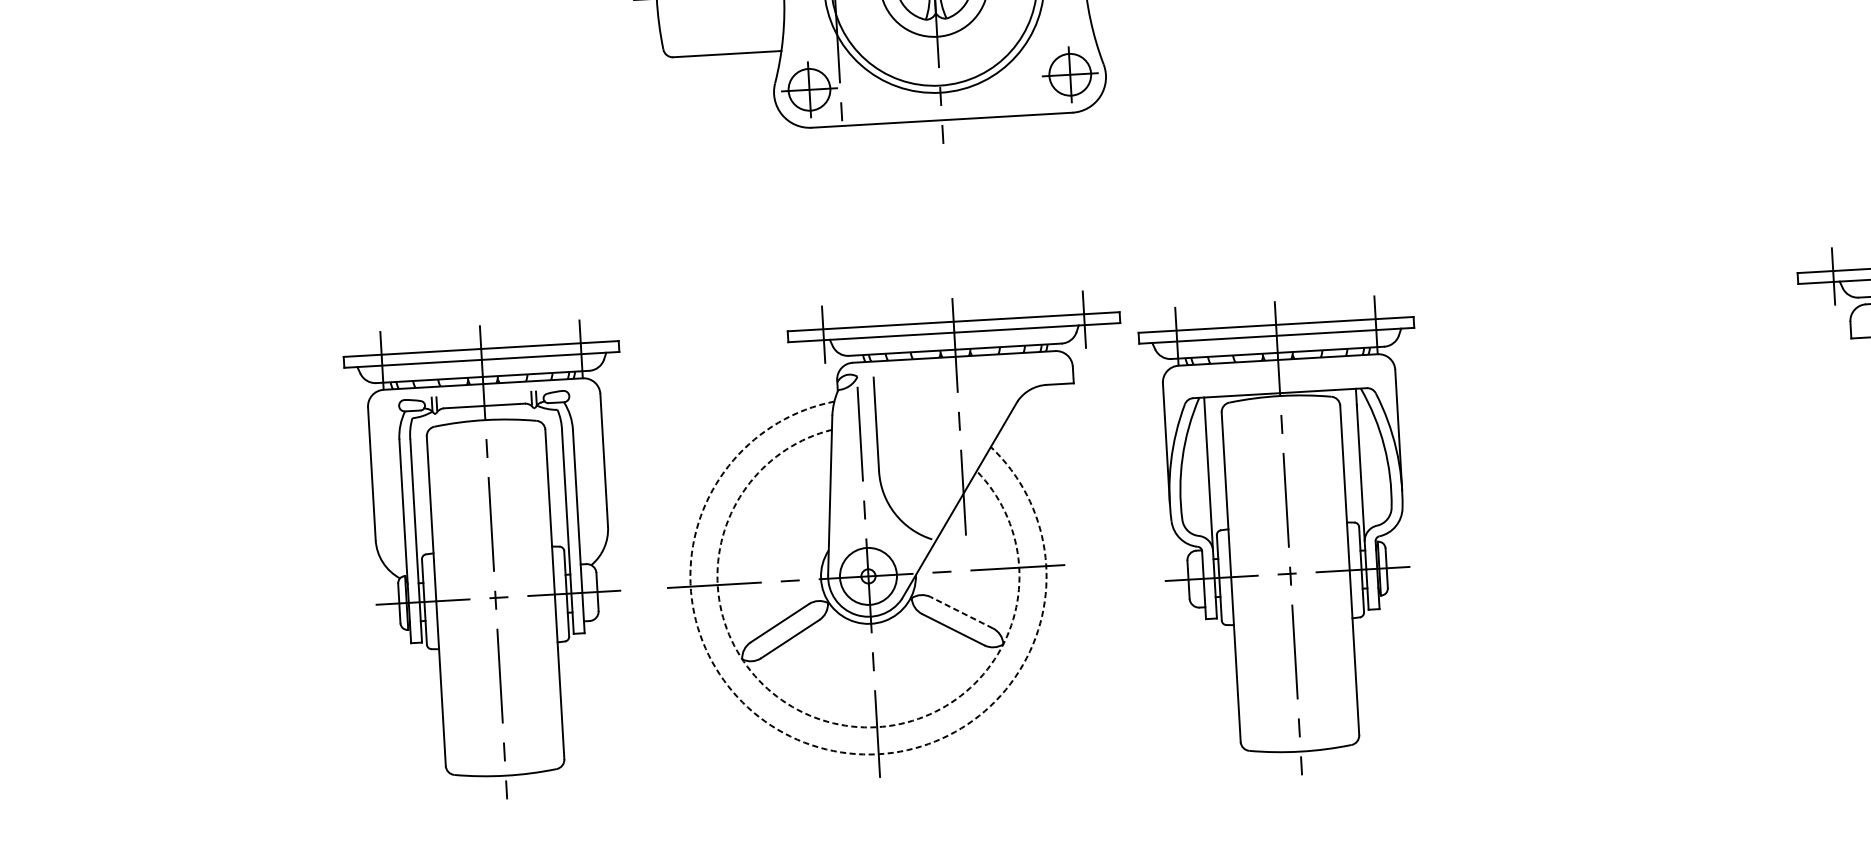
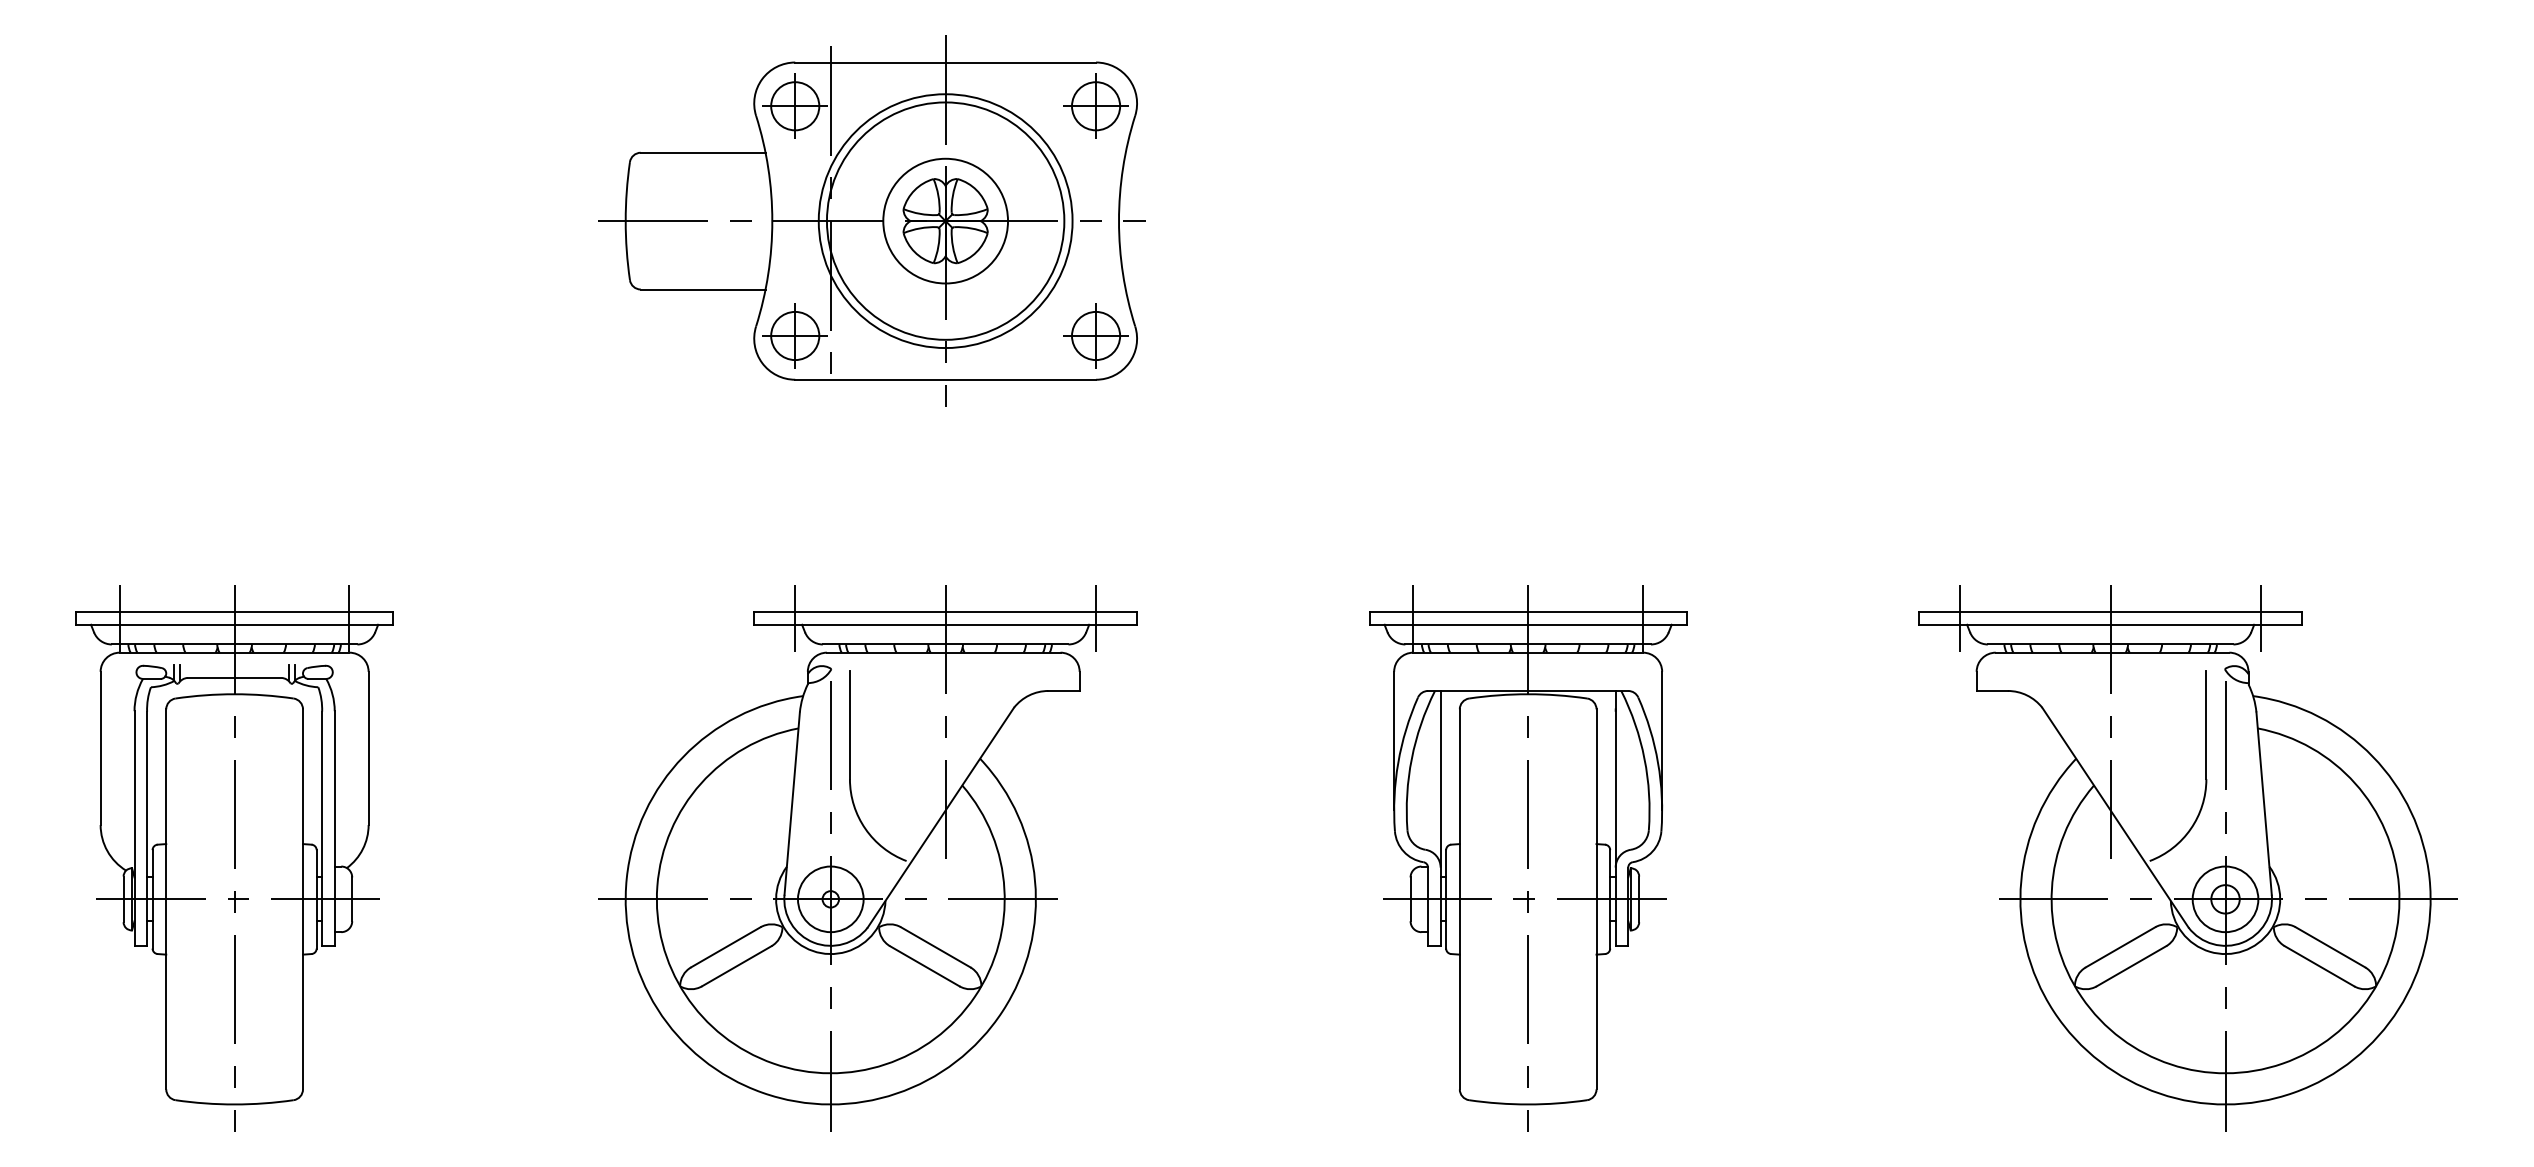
part: (1288, 538) -> (1528, 858), moved
part: (493, 562) -> (234, 858), moved
line: (961, 612) -> (935, 947), dashed -> solid
arc: (827, 721) -> (773, 1063), dashed -> solid
arc: (818, 747) -> (762, 1092), dashed -> solid

